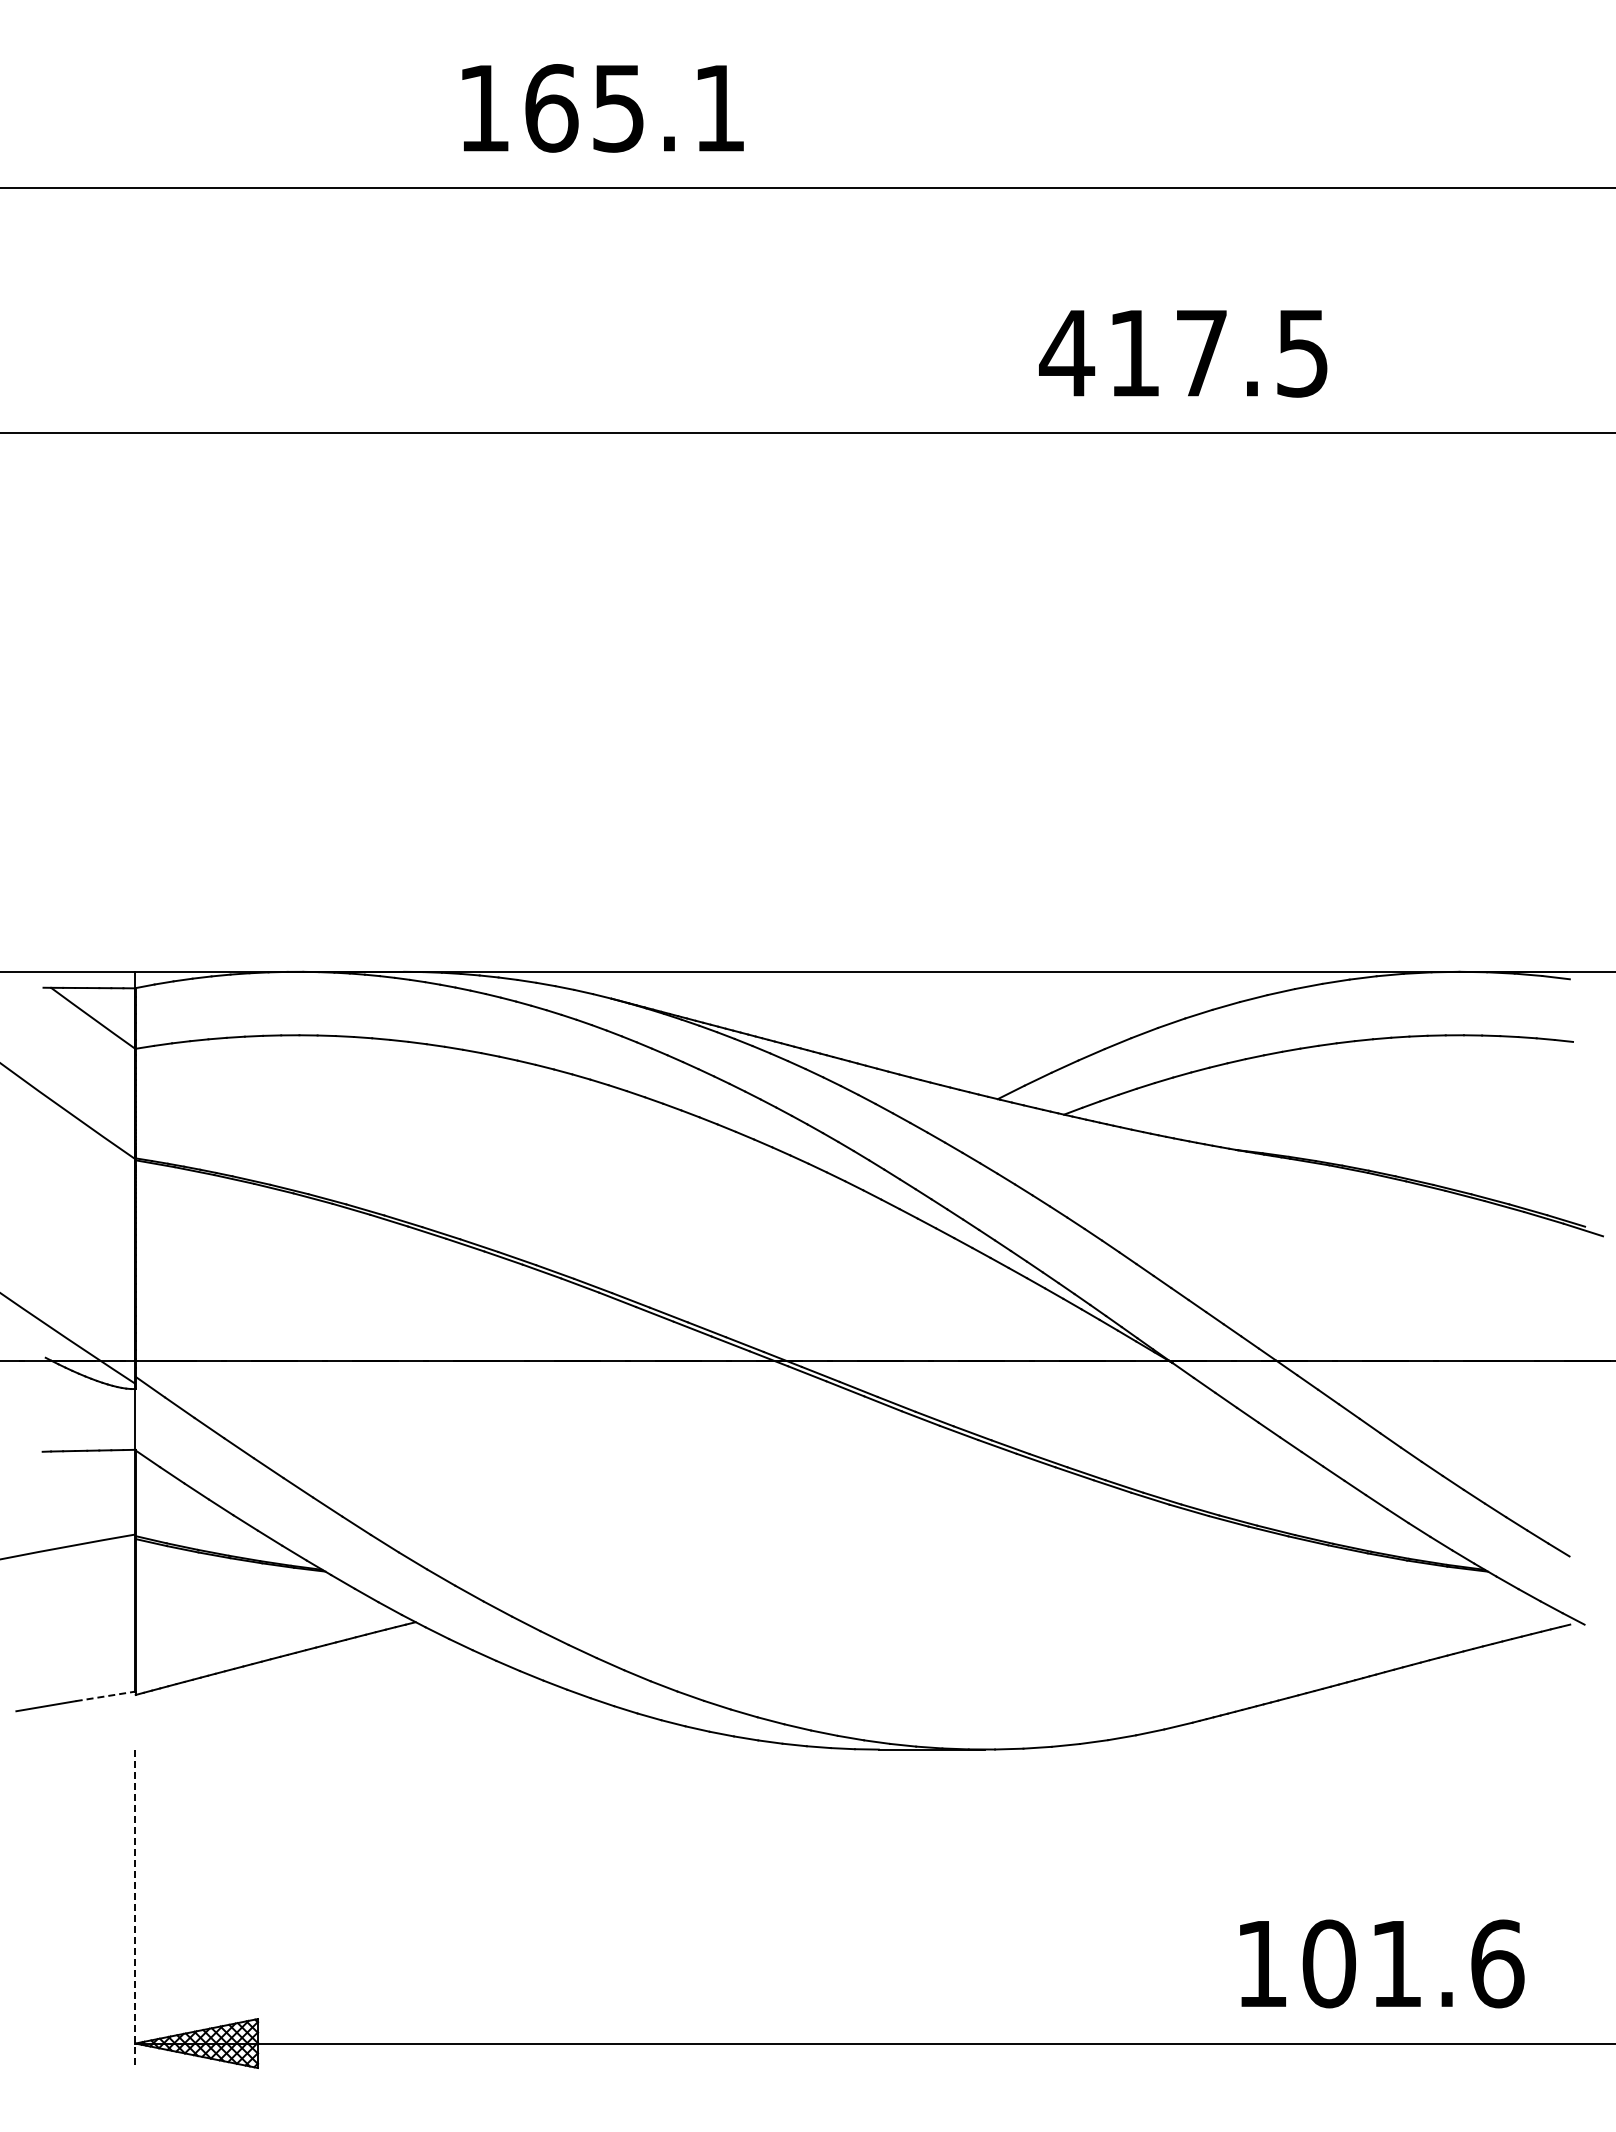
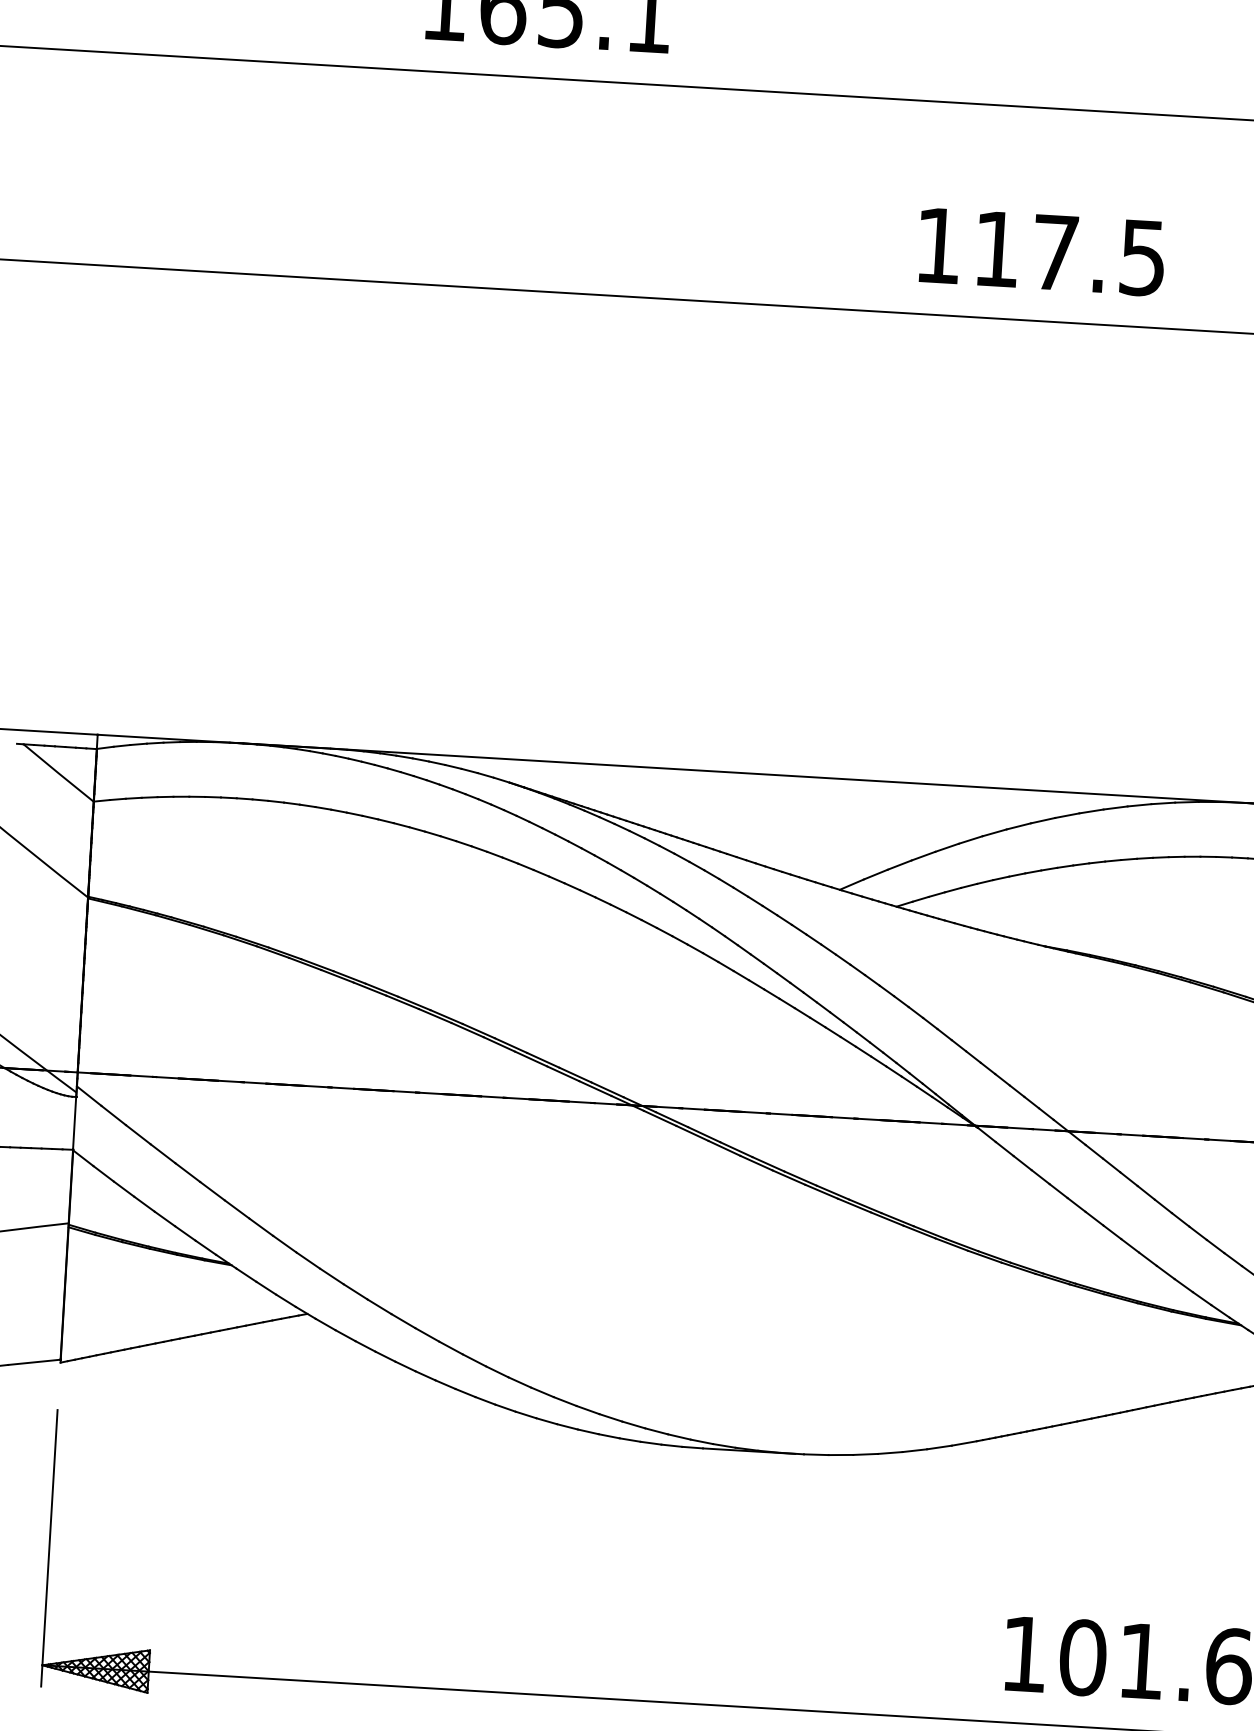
text: (1067, 353) -> (938, 245), 417.5 -> 117.5
line: (106, 1696) -> (35, 1362), dashed -> solid
line: (135, 1909) -> (49, 1548), dashed -> solid

